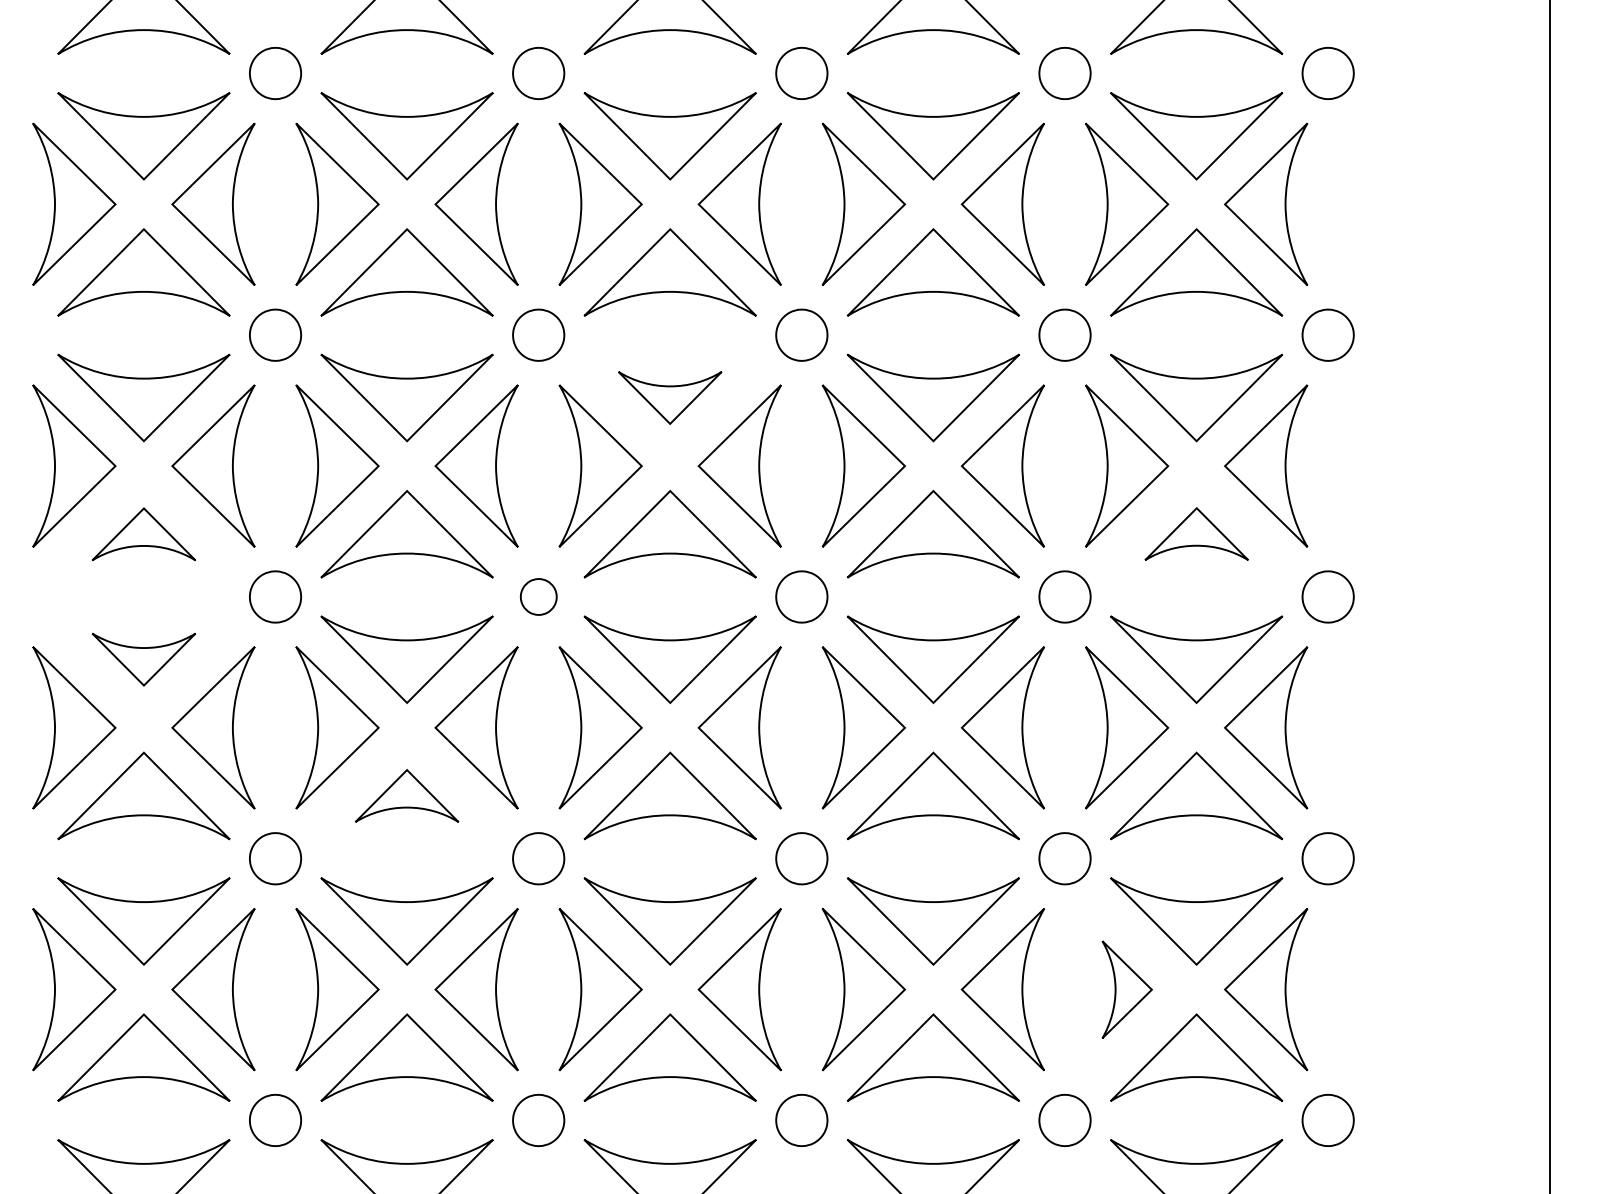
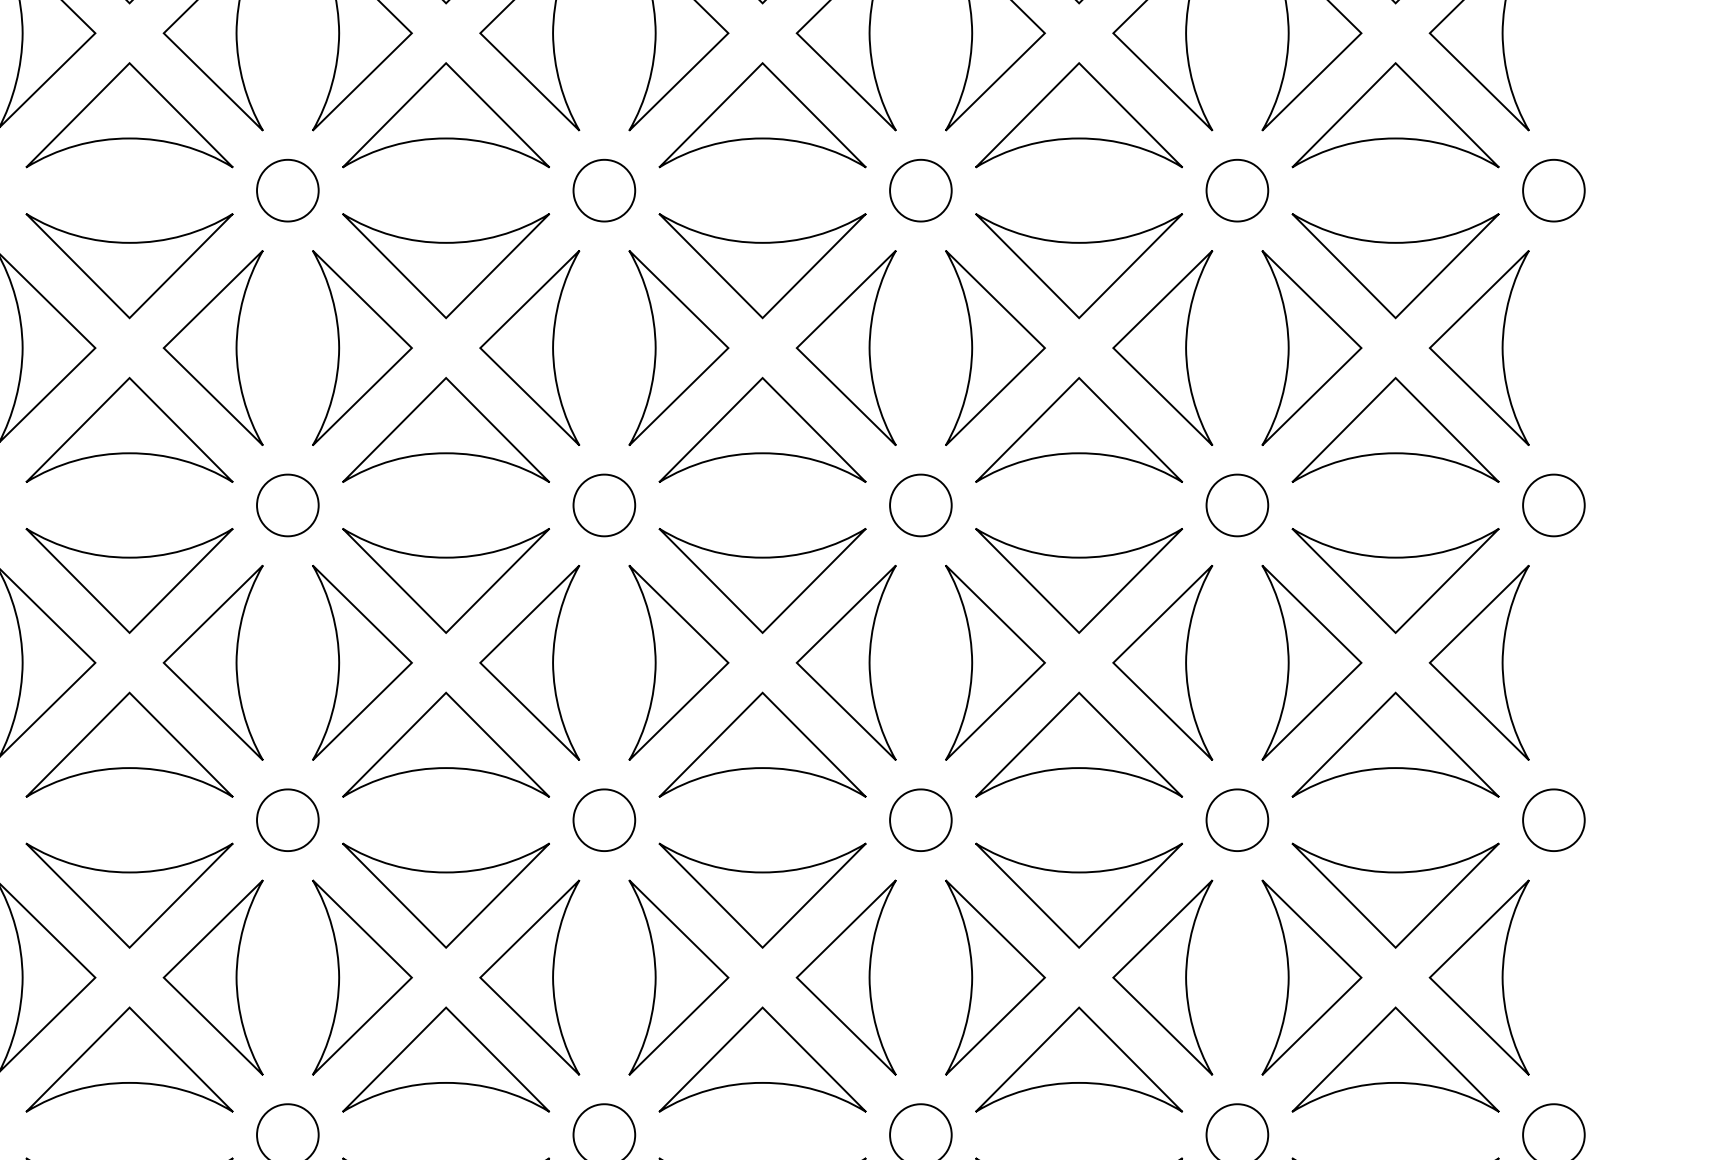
part: (669, 397) -> (761, 265), size x1.67
part: (1196, 533) -> (1395, 429), size x1.67
part: (143, 534) -> (129, 430), size x1.67
part: (538, 596) -> (604, 504), size x1.43
part: (143, 659) -> (129, 580), size x1.67
part: (406, 795) -> (445, 744), size x1.67
part: (1127, 989) -> (1312, 977), size x1.67

